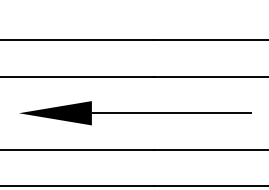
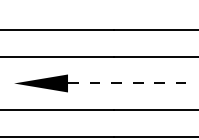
line: (172, 113) -> (127, 83), solid -> dashed

